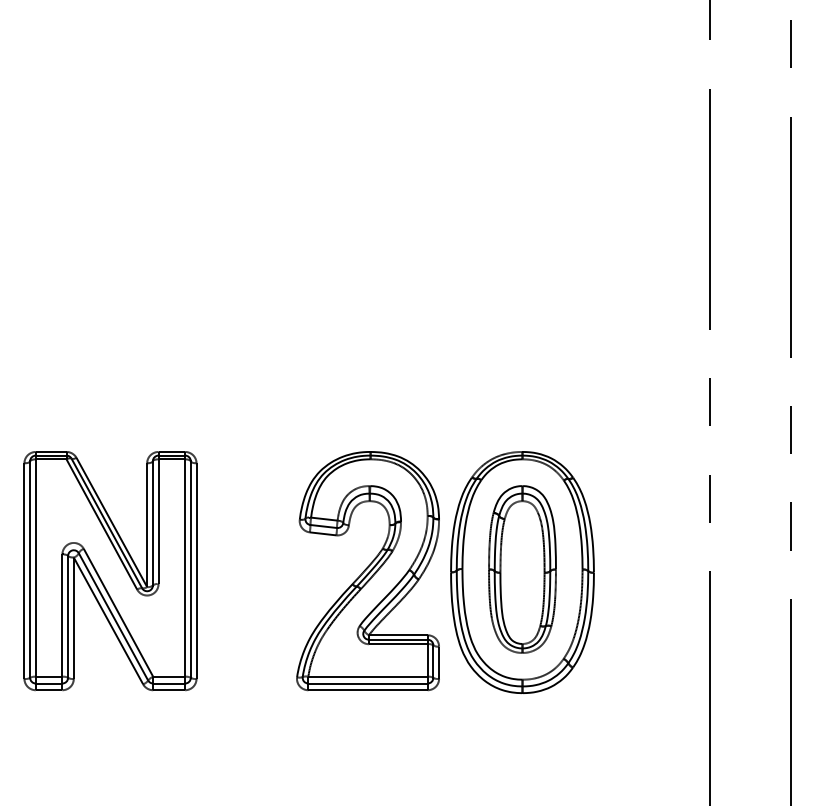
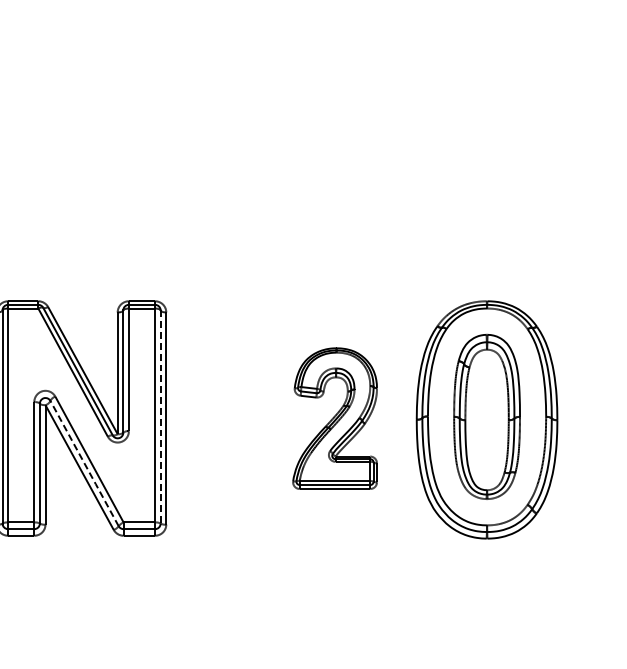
line: (190, 570) -> (160, 417), solid -> dashed
part: (367, 571) -> (334, 418), size x0.6
line: (113, 617) -> (84, 464), solid -> dashed

